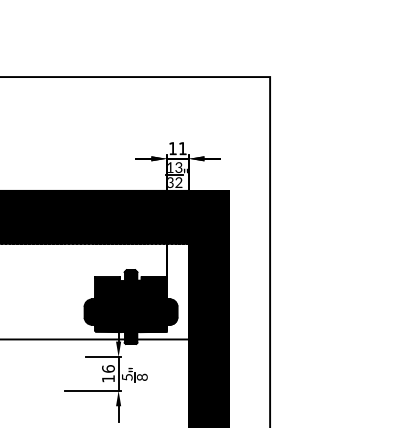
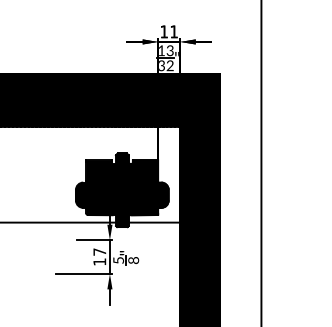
text: (108, 368) -> (99, 251), 16 -> 17

